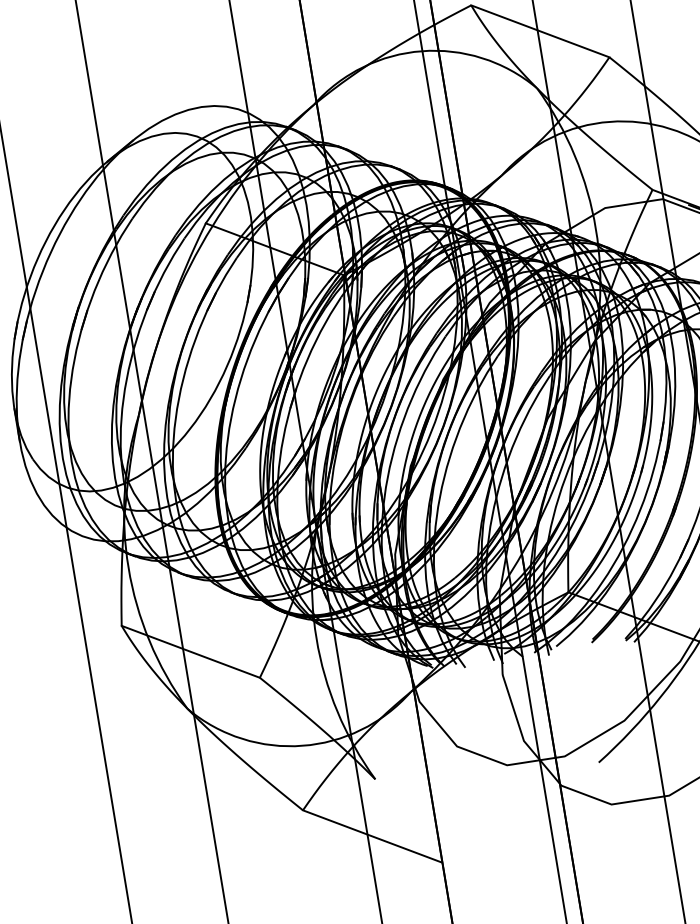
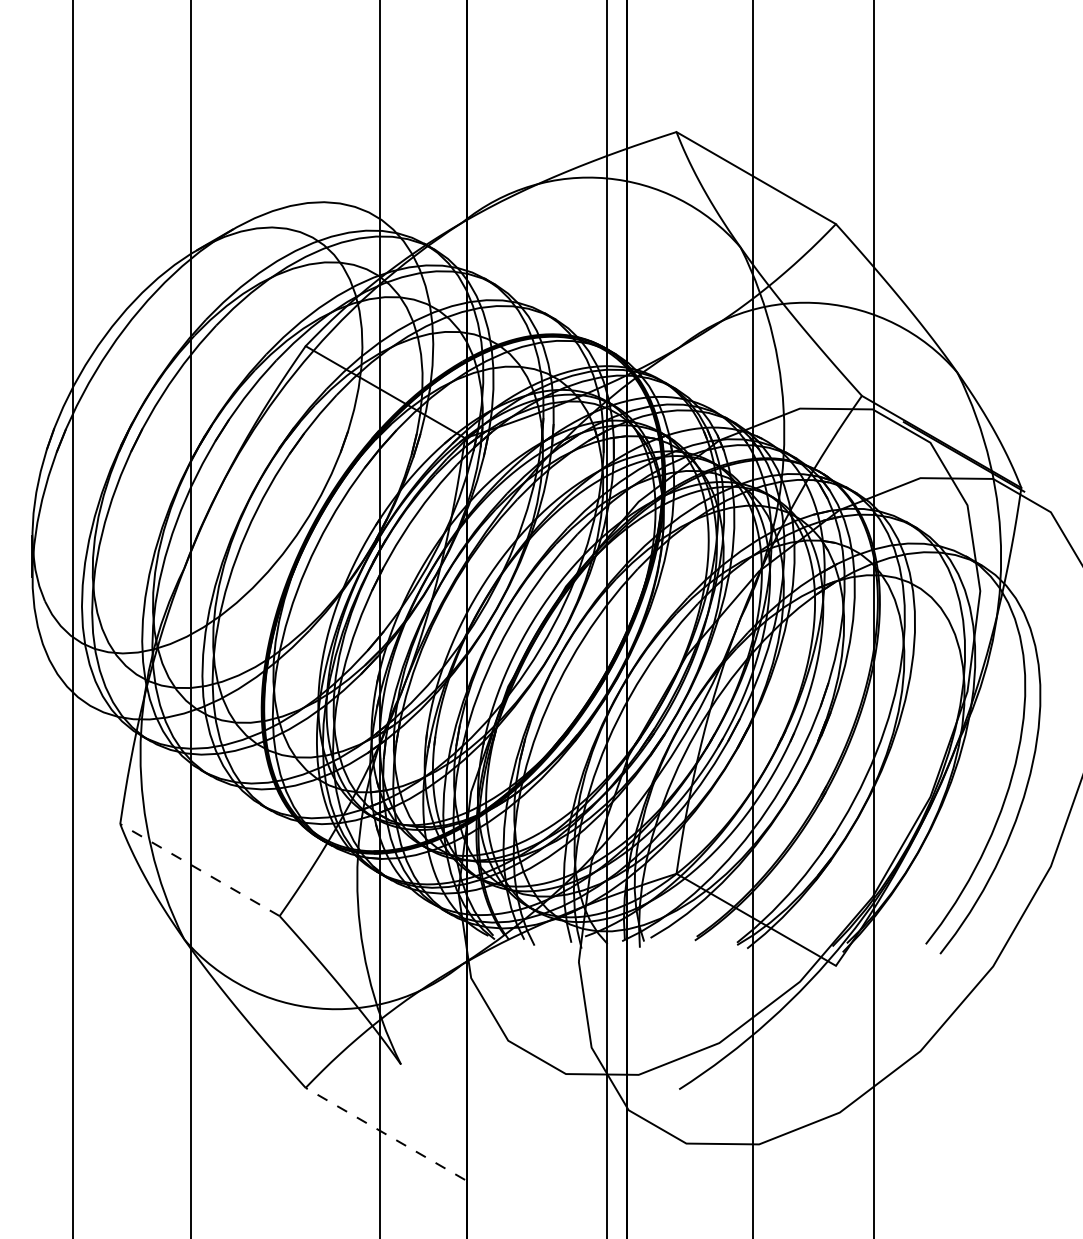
line: (190, 651) -> (199, 869), solid -> dashed
line: (371, 836) -> (384, 1133), solid -> dashed

